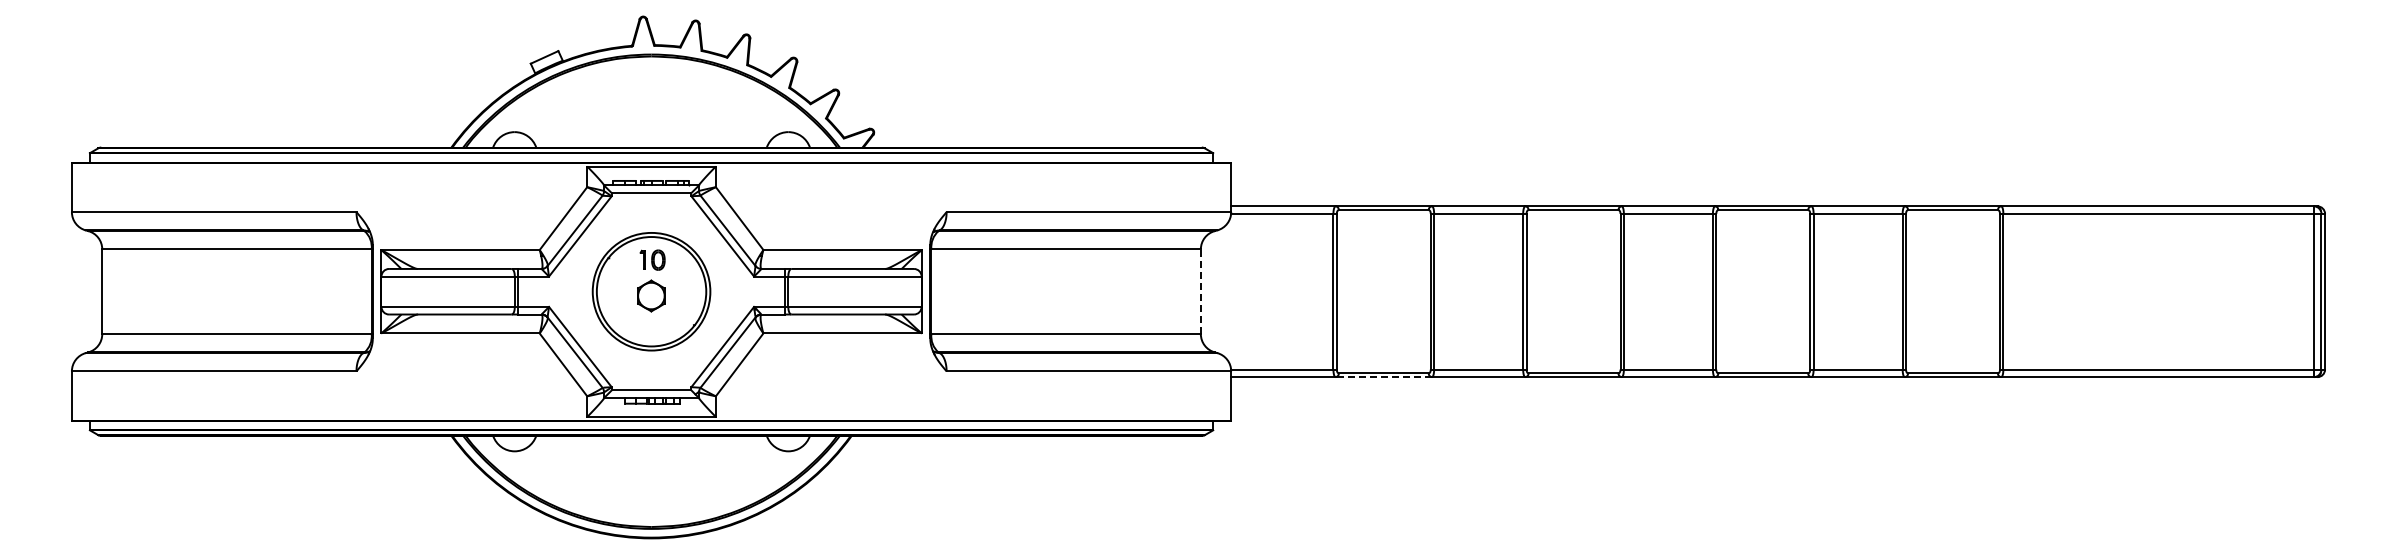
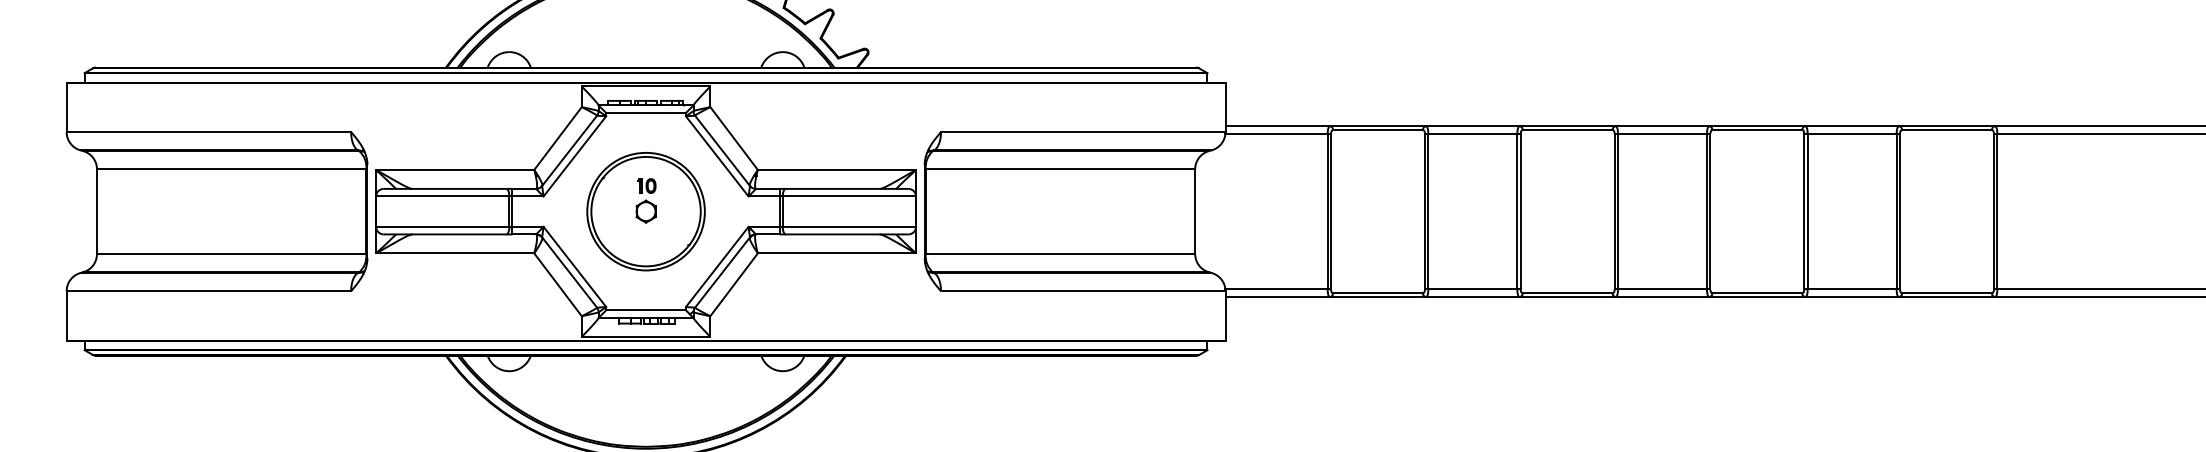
part: (651, 280) -> (646, 200), size x0.71
line: (1200, 291) -> (1194, 211), dashed -> solid
line: (1383, 377) -> (1377, 297), dashed -> solid

